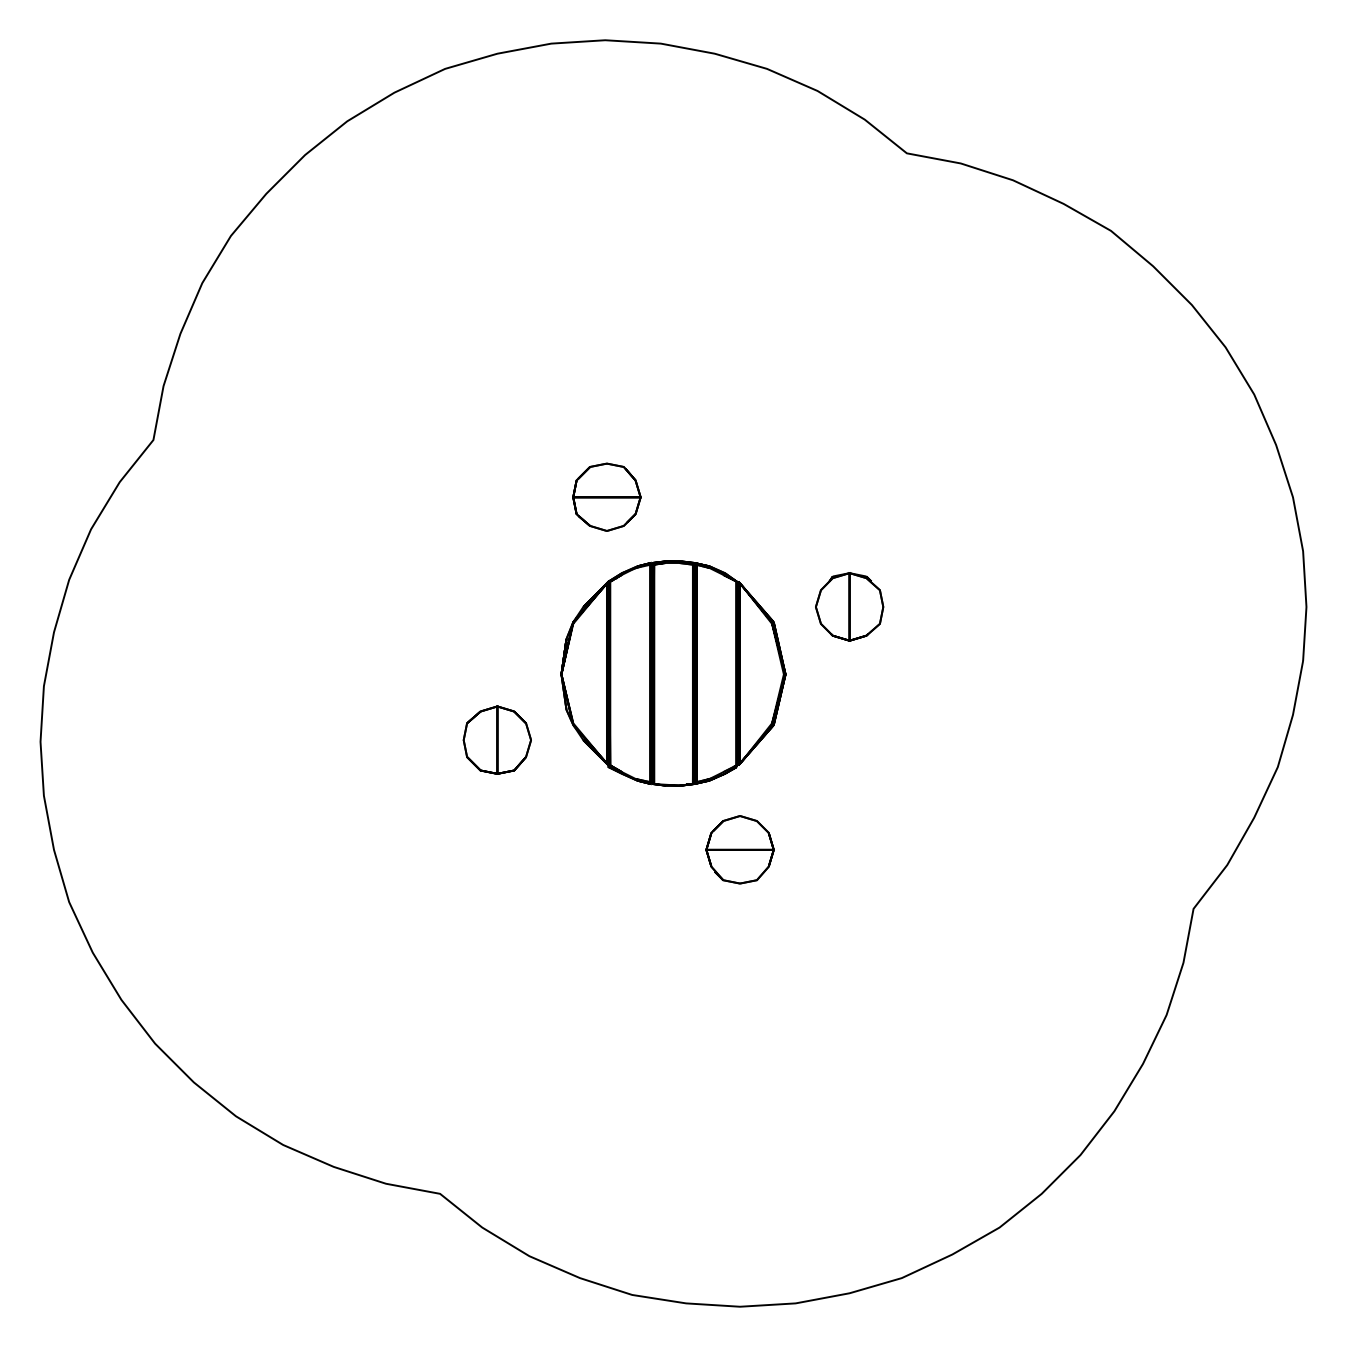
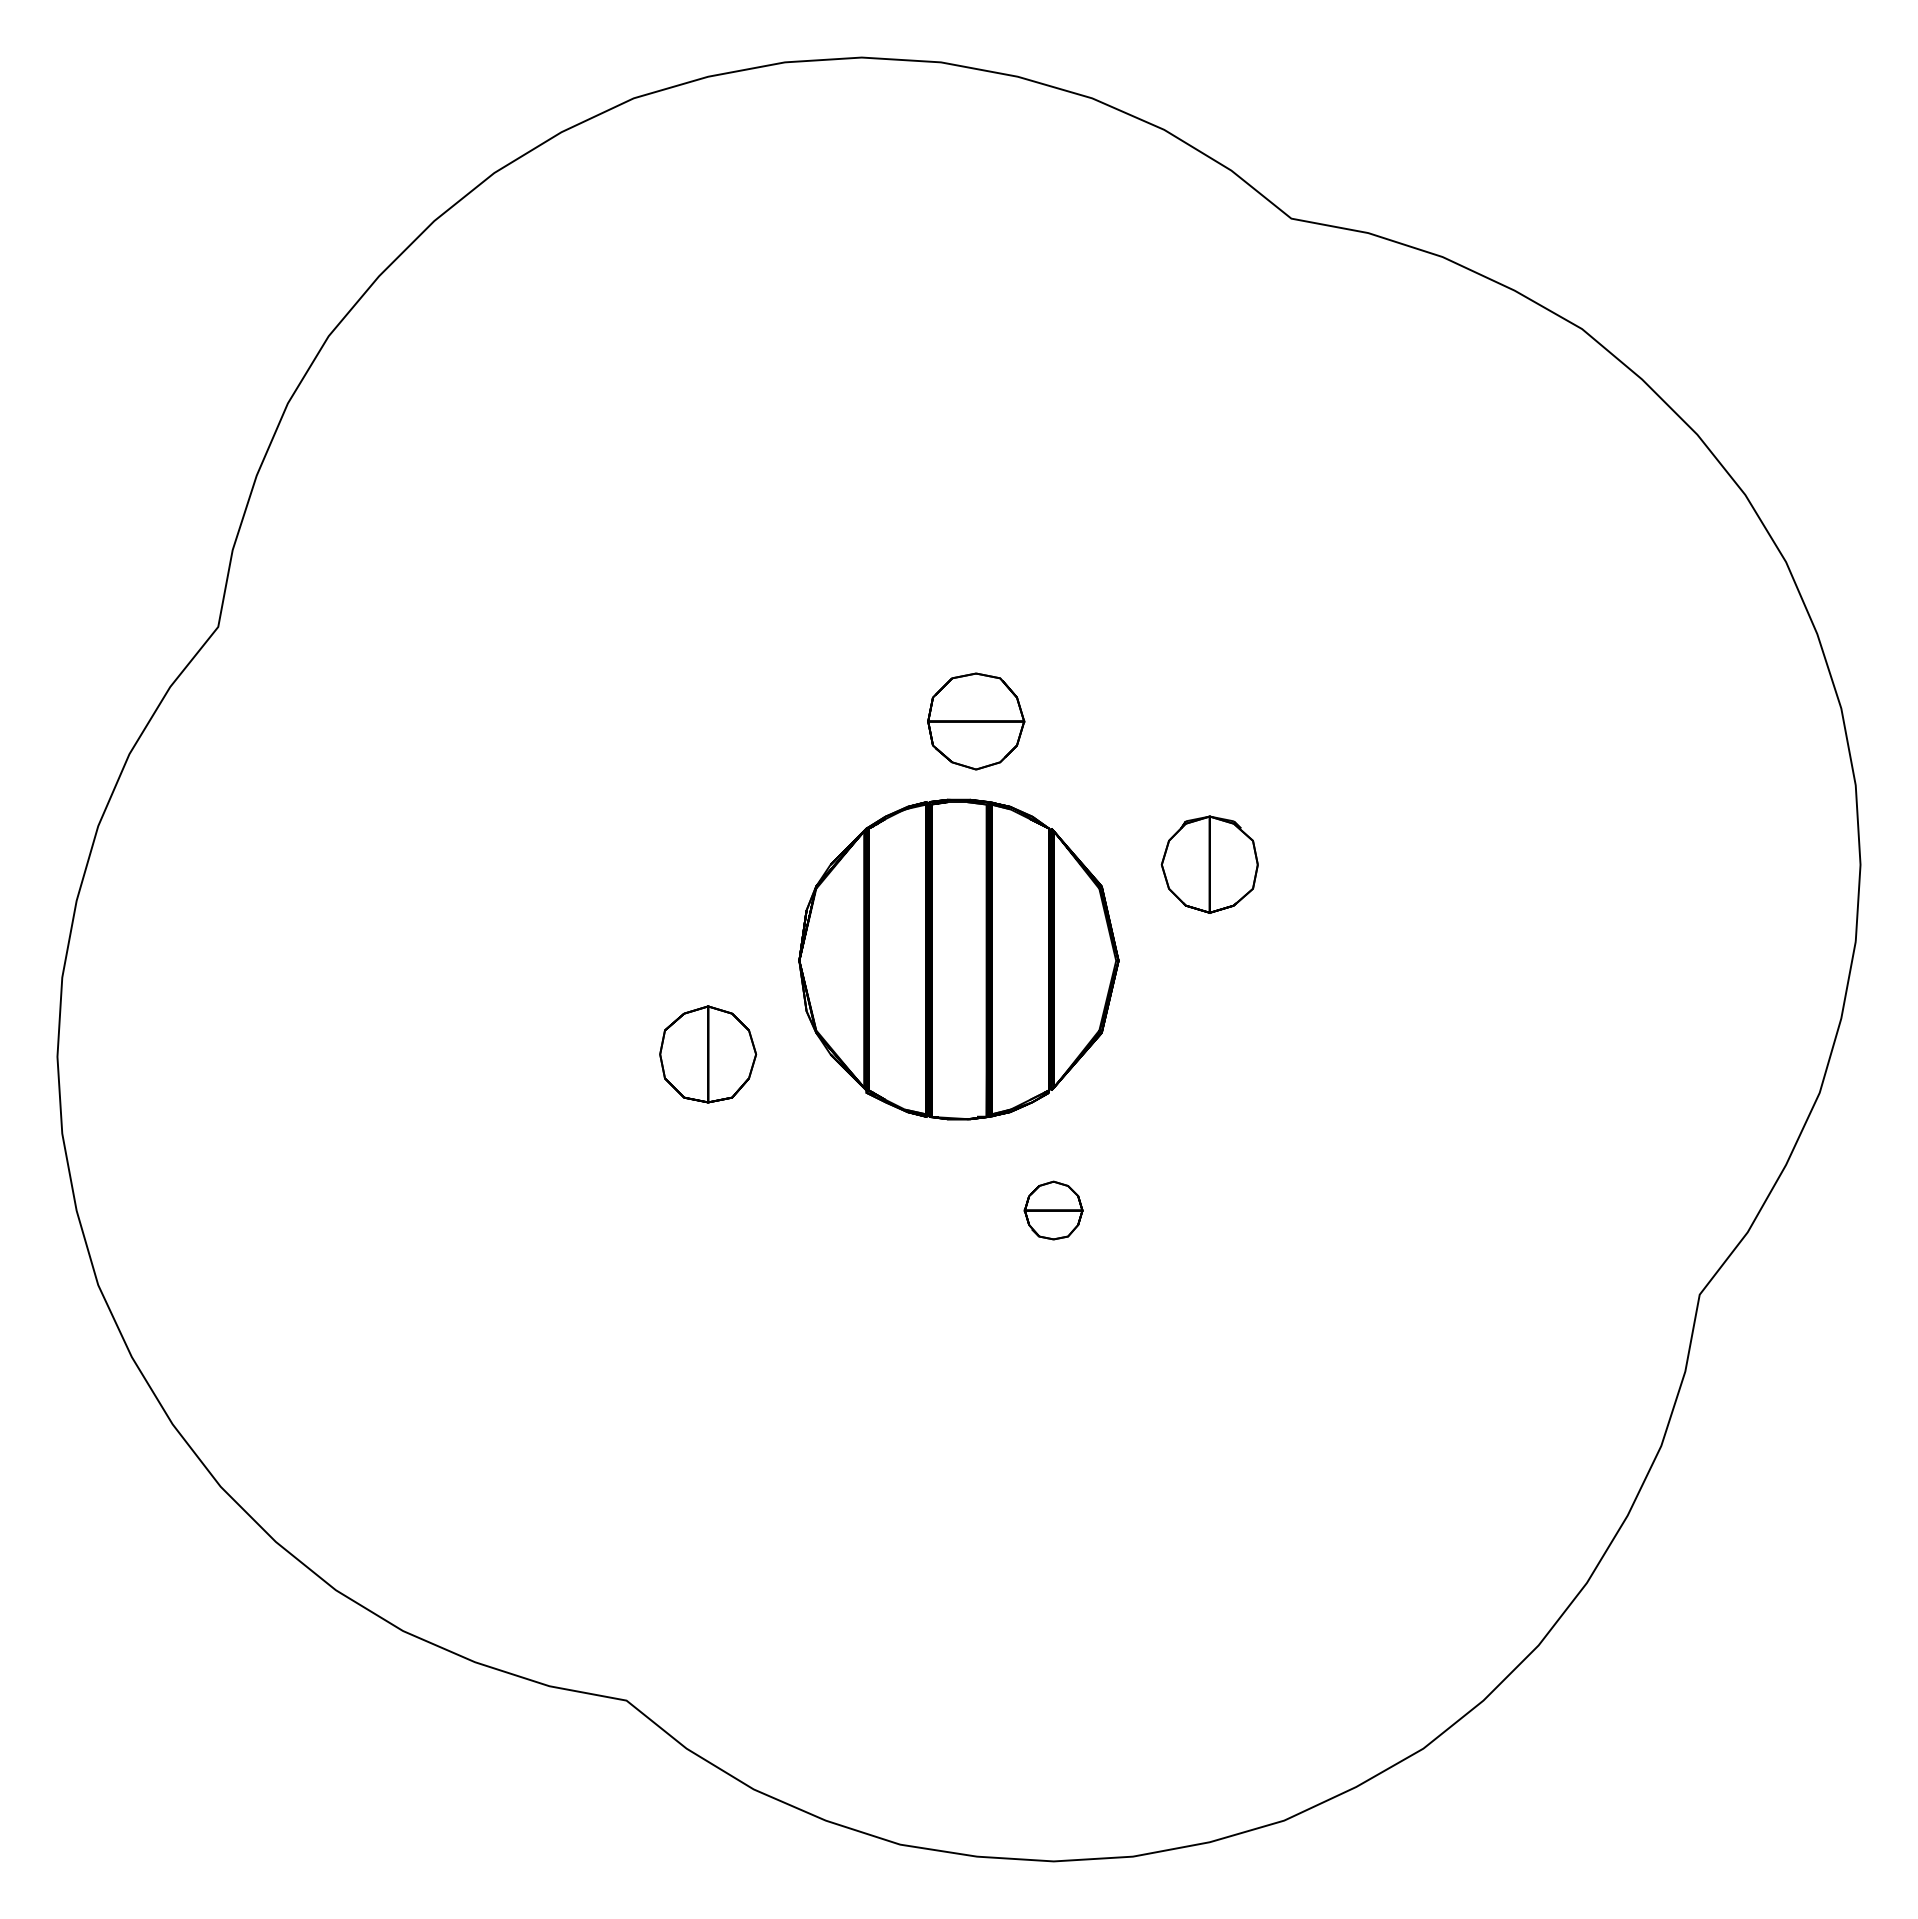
part: (607, 497) -> (976, 721), moved
part: (739, 849) -> (1053, 1210), size x0.6

